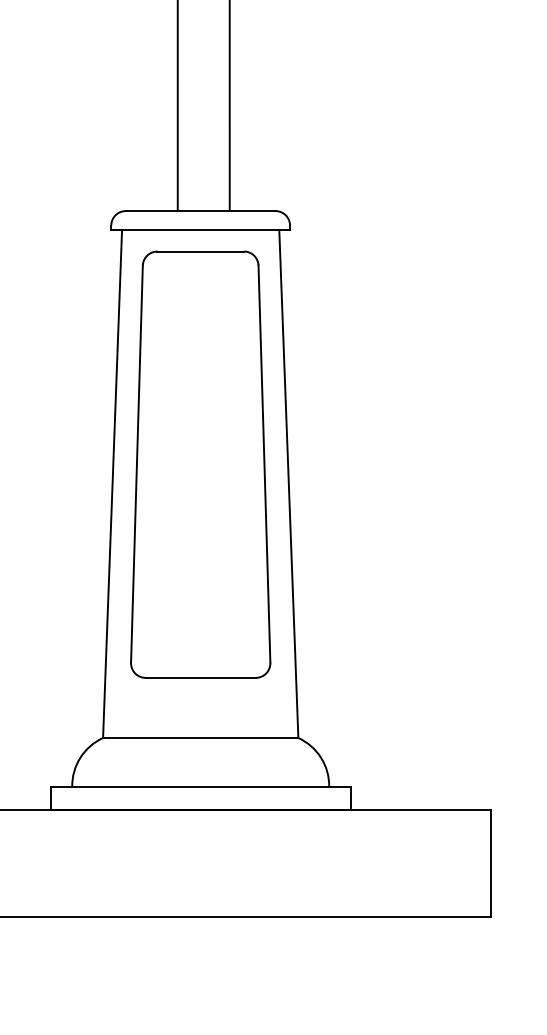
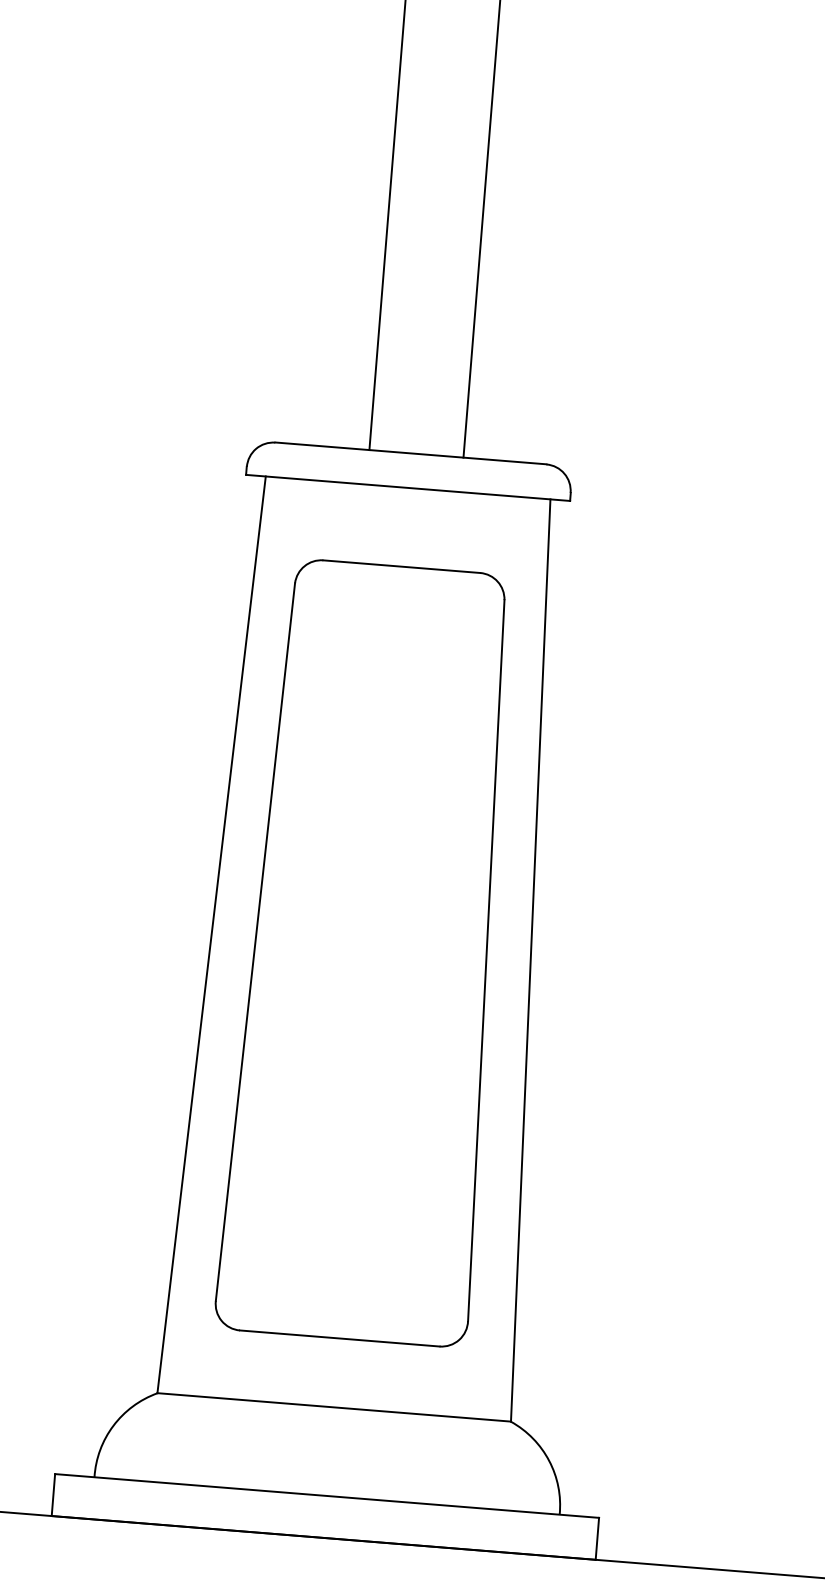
part: (200, 464) -> (370, 952), moved

